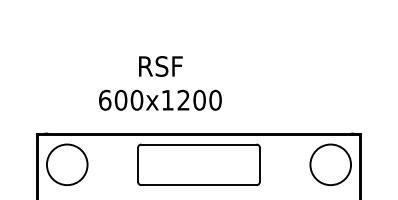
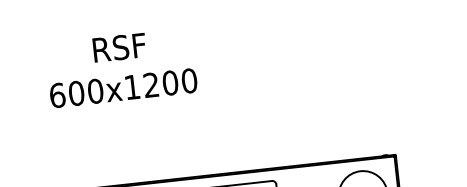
text: (160, 83) -> (121, 68), moved

